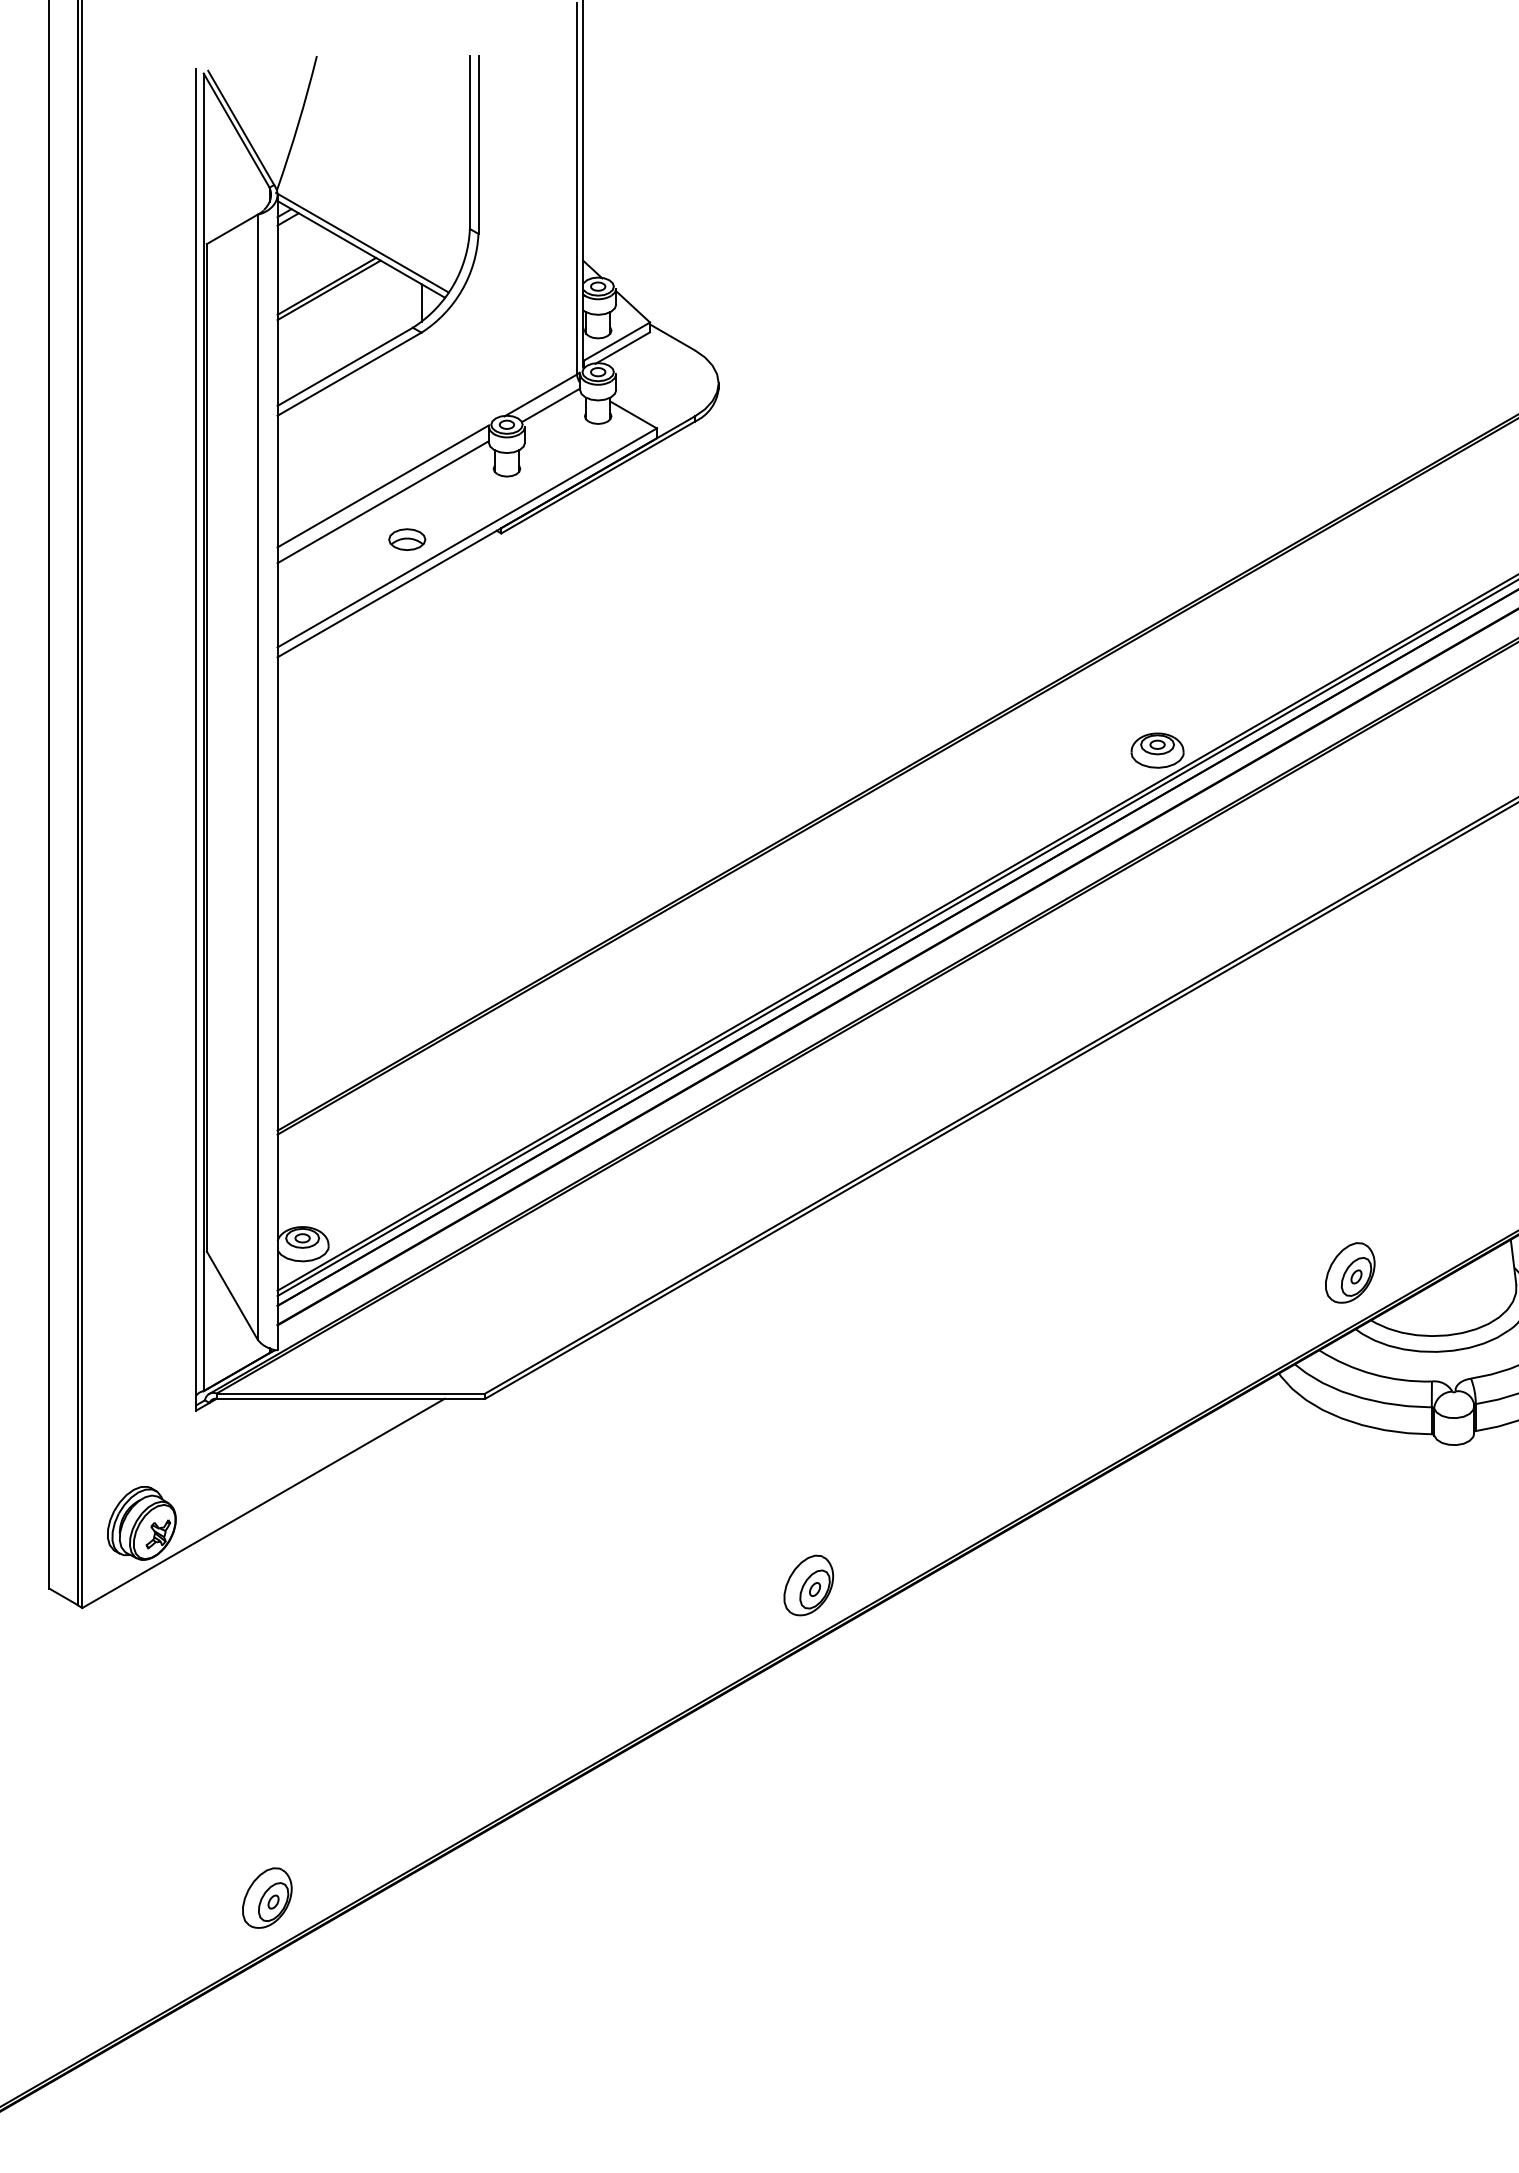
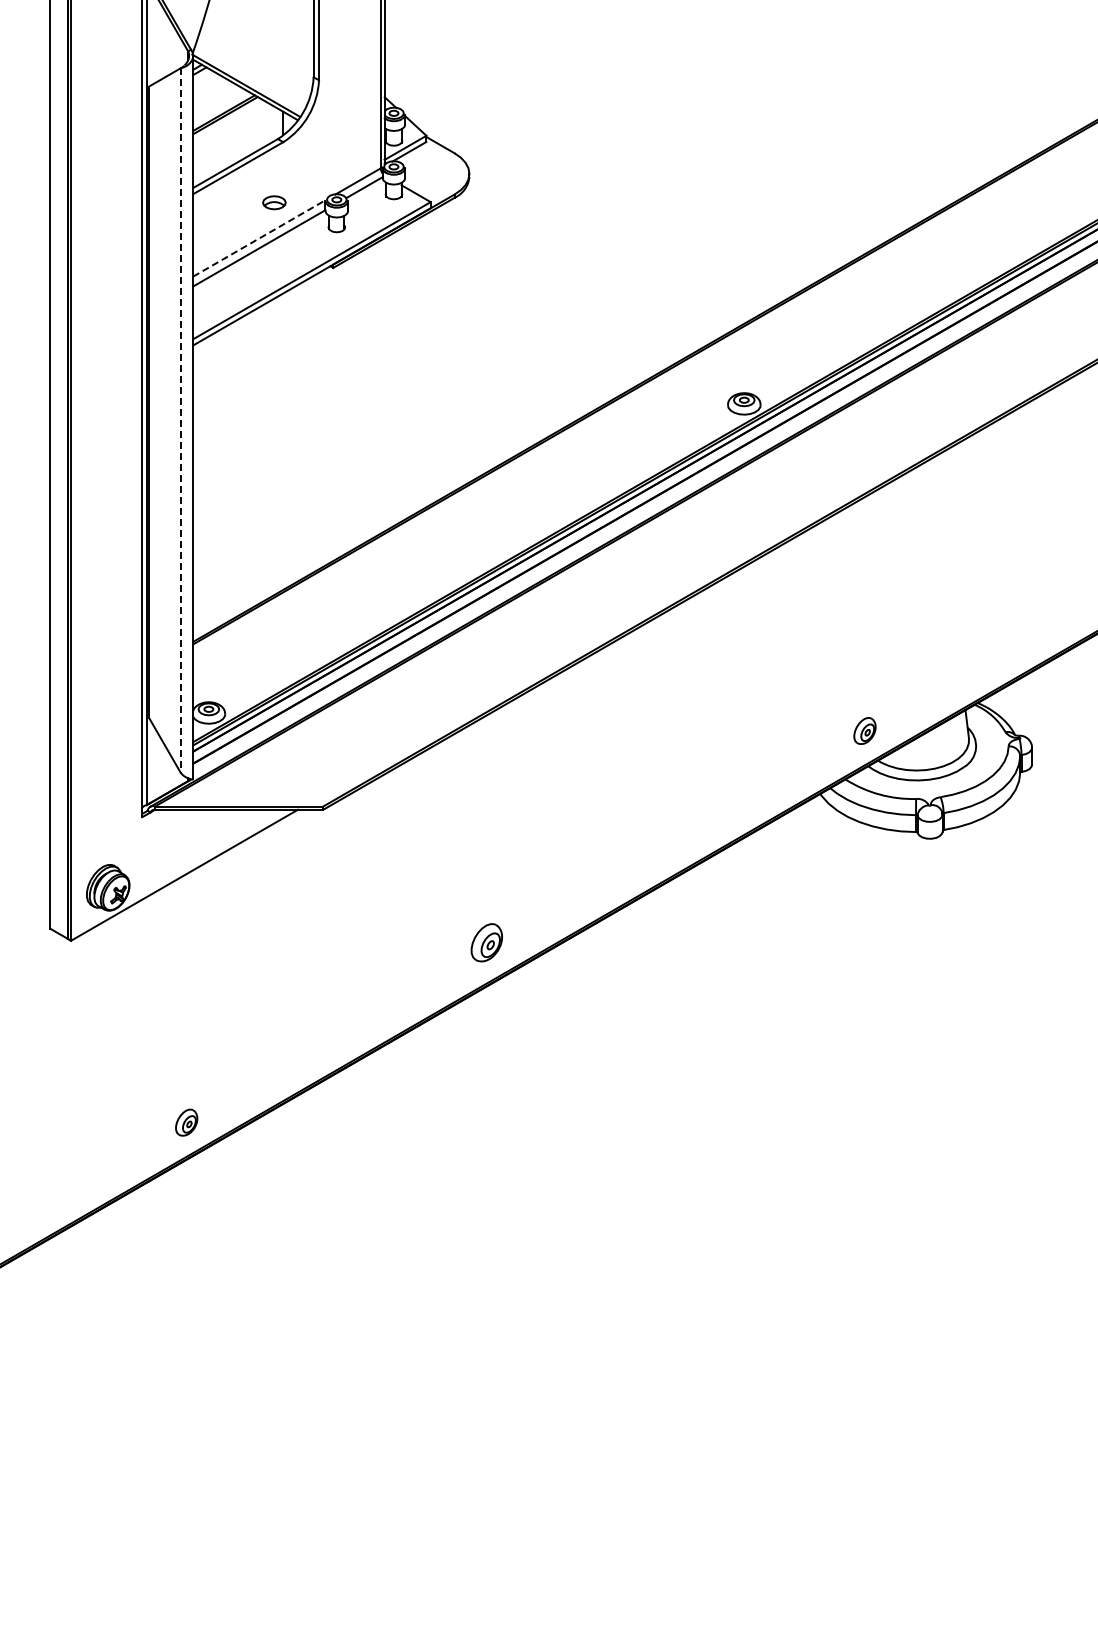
line: (383, 486) -> (259, 238), solid -> dashed
part: (407, 539) -> (274, 202), moved
line: (257, 778) -> (180, 421), solid -> dashed
part: (1349, 1272) -> (864, 730), size x0.7
part: (808, 1585) -> (486, 942), moved
part: (266, 1898) -> (186, 1122), size x0.7

